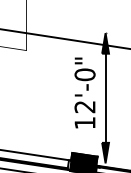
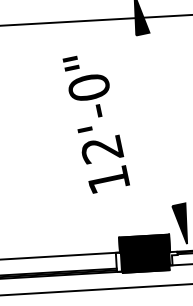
text: (84, 92) -> (95, 121), moved
line: (105, 97) -> (160, 117), removed

